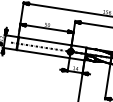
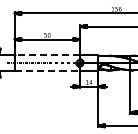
line: (45, 41) -> (47, 55), solid -> dashed
line: (44, 53) -> (48, 70), solid -> dashed

